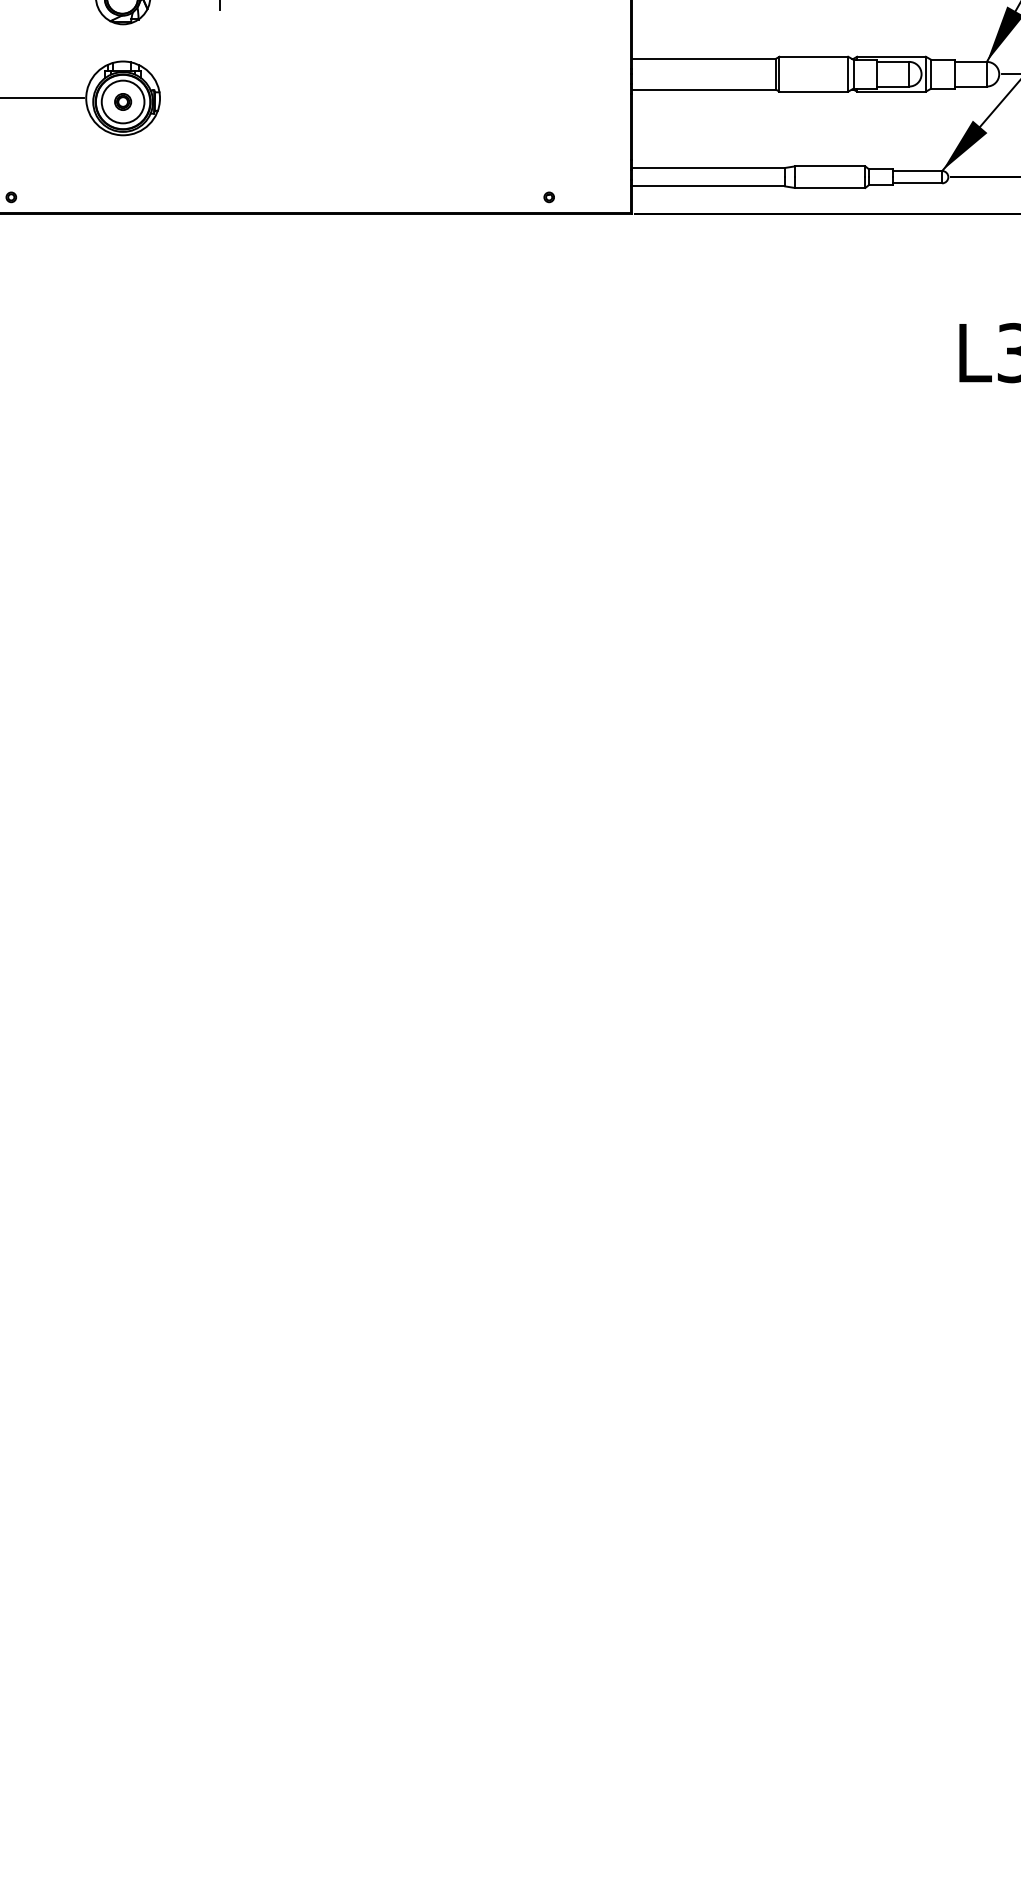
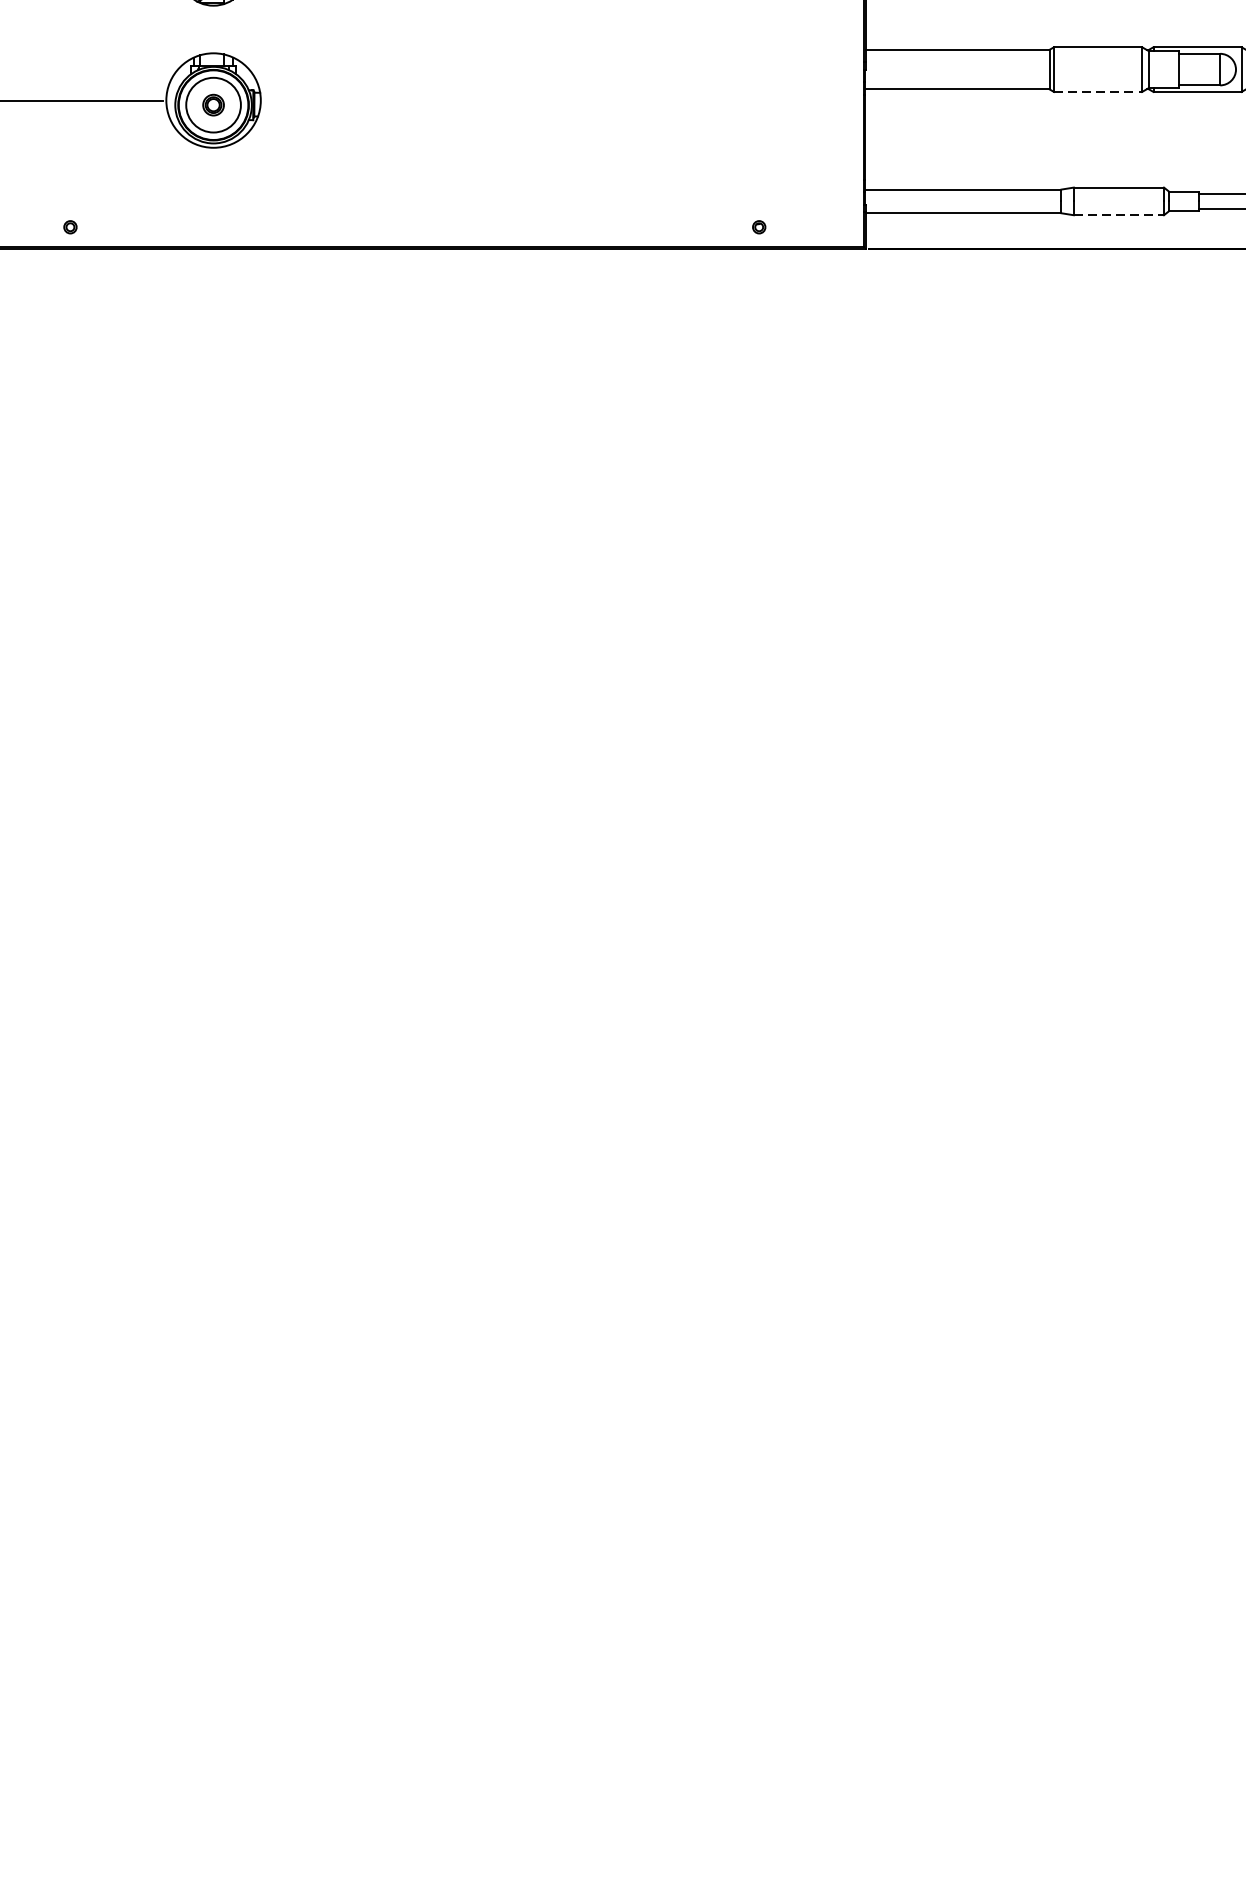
line: (814, 91) -> (1098, 91), solid -> dashed
line: (830, 187) -> (1119, 214), solid -> dashed

